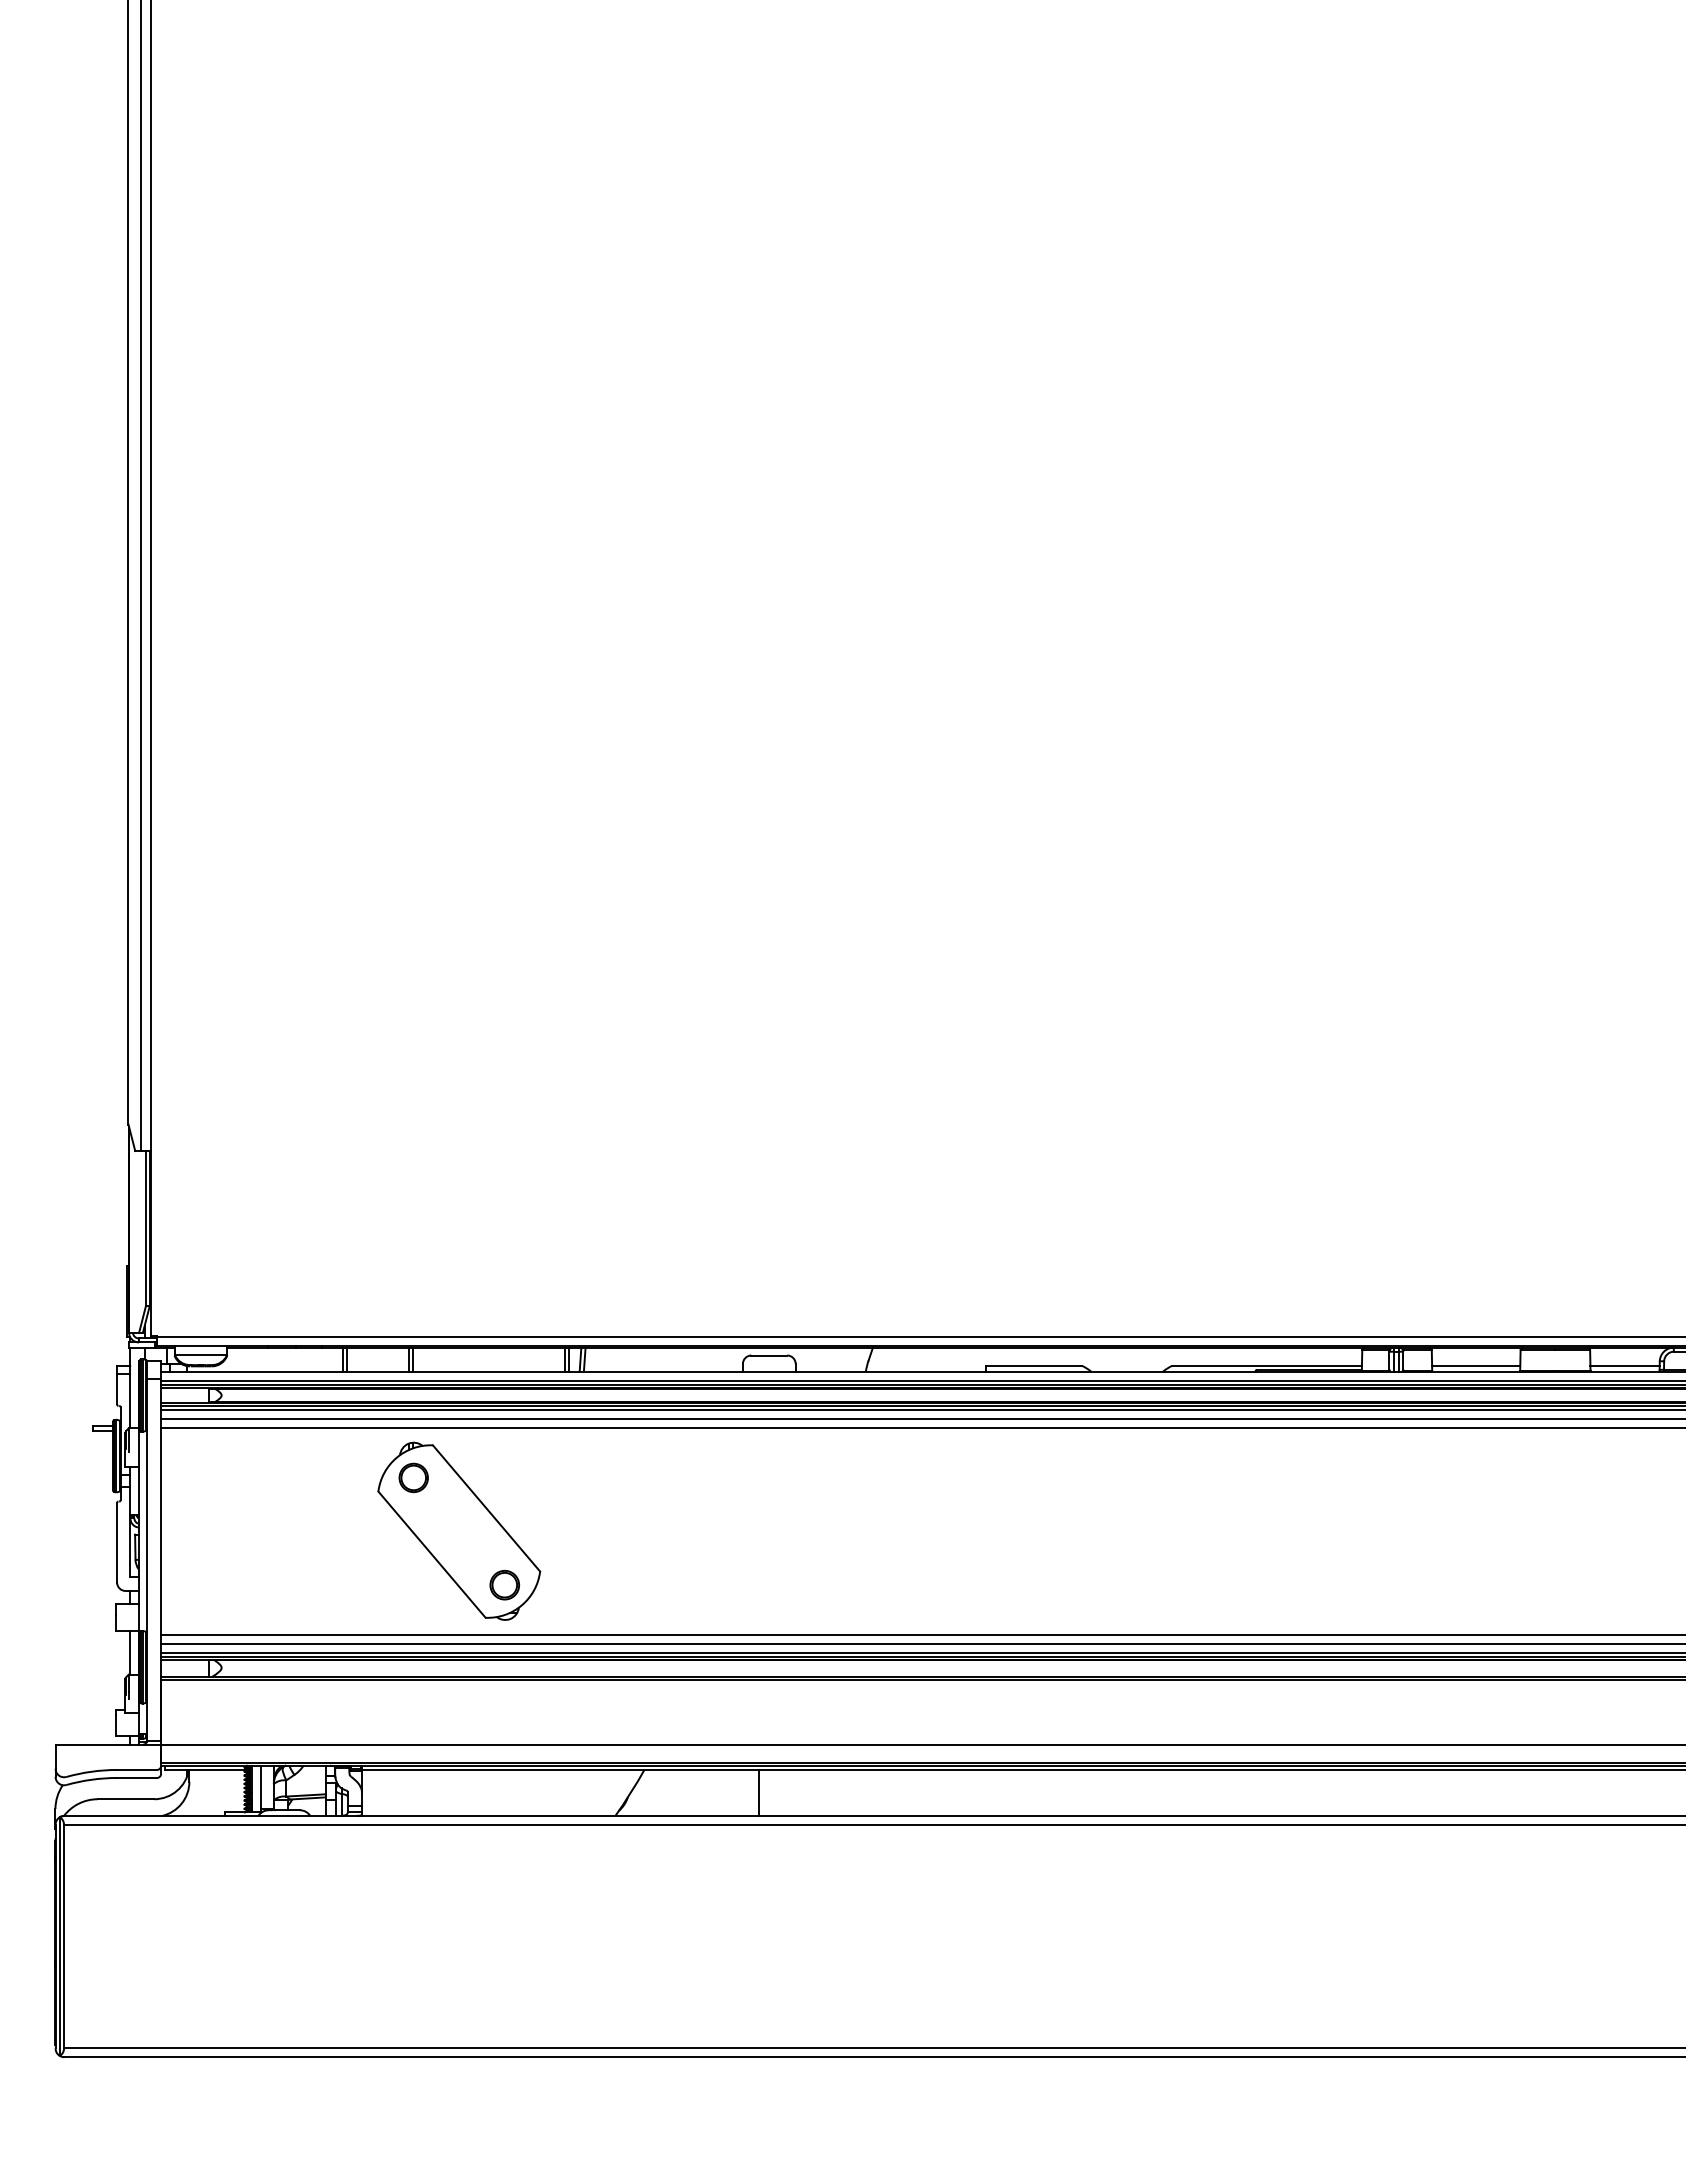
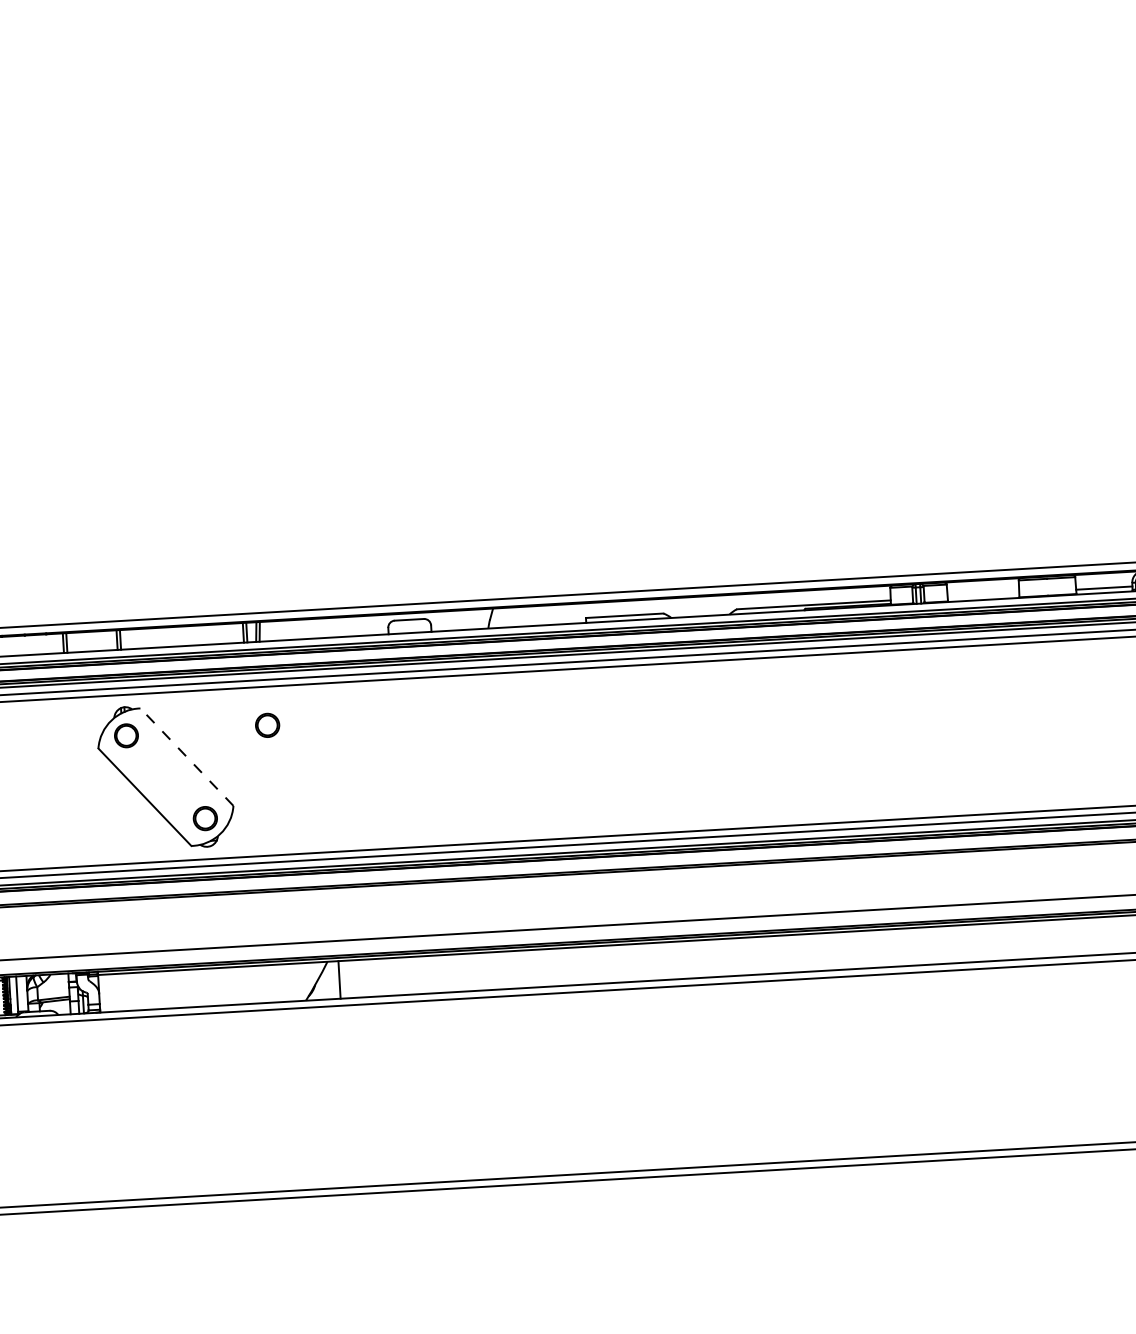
line: (1476, 1365) -> (983, 594), removed
part: (587, 1475) -> (267, 725), added
line: (486, 1508) -> (186, 757), solid -> dashed
line: (759, 1792) -> (339, 979), moved

